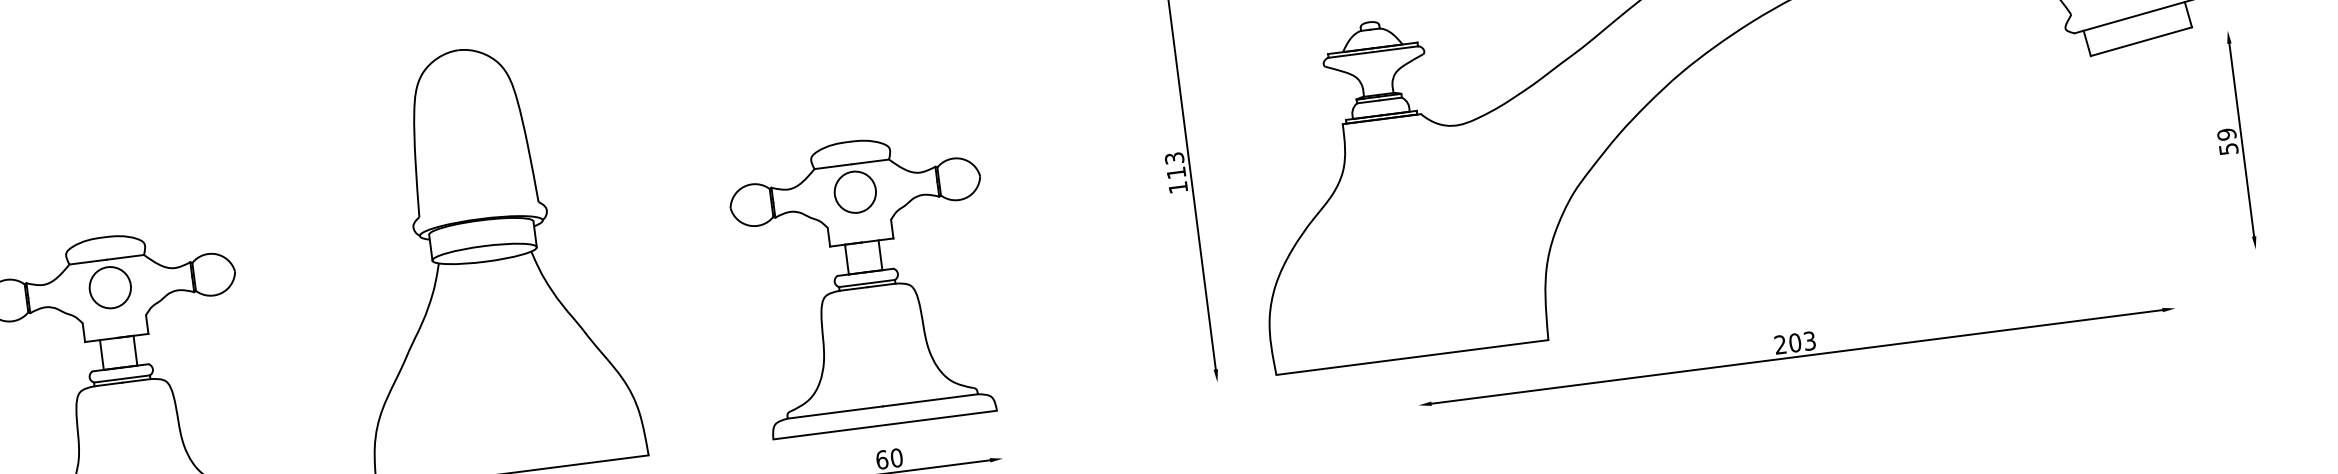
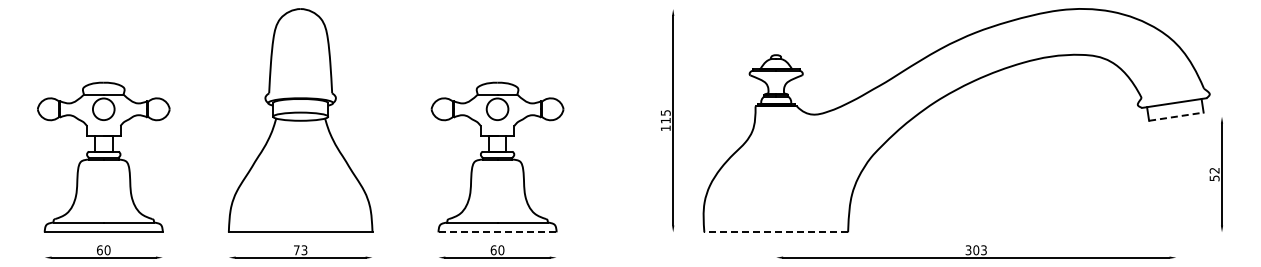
line: (2141, 41) -> (1176, 116), solid -> dashed
text: (2226, 134) -> (1214, 170), 59 -> 52
text: (1171, 157) -> (664, 112), 113 -> 115
text: (1780, 345) -> (968, 250), 203 -> 303
line: (1412, 357) -> (776, 232), solid -> dashed
line: (886, 425) -> (498, 232), solid -> dashed

